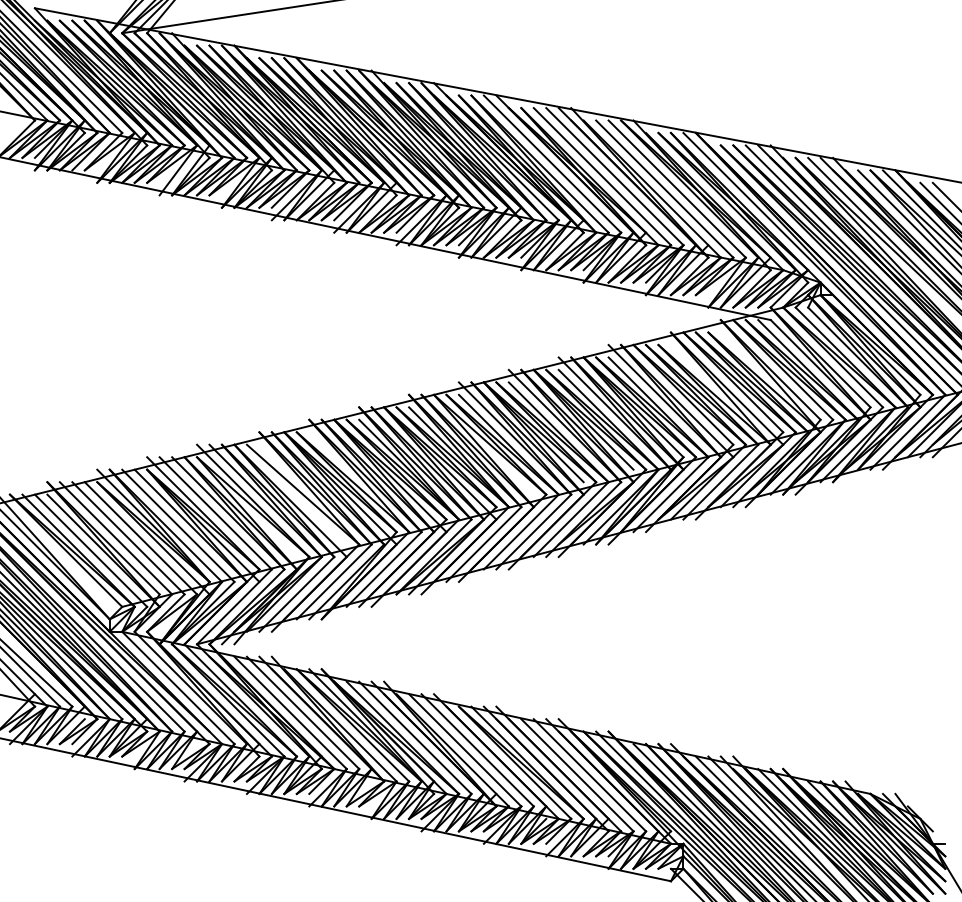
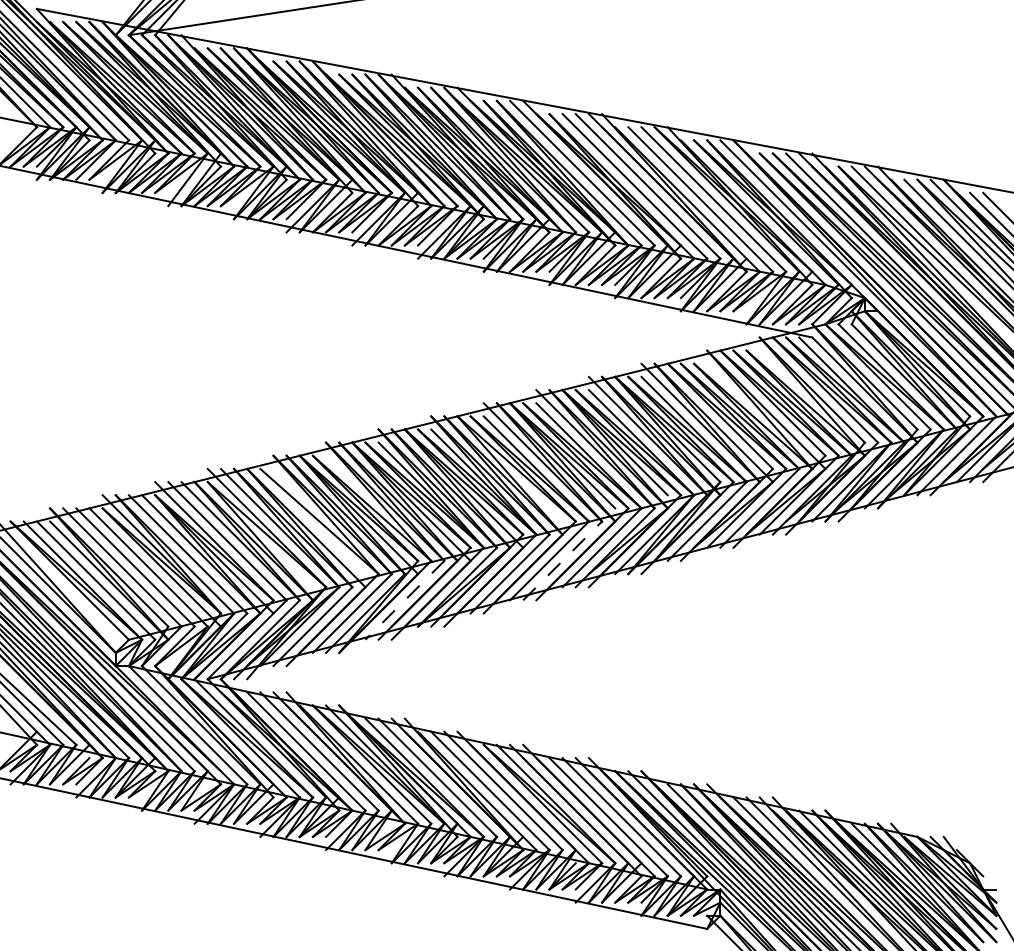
line: (533, 531) -> (562, 560), solid -> dashed
line: (383, 569) -> (404, 600), solid -> dashed

